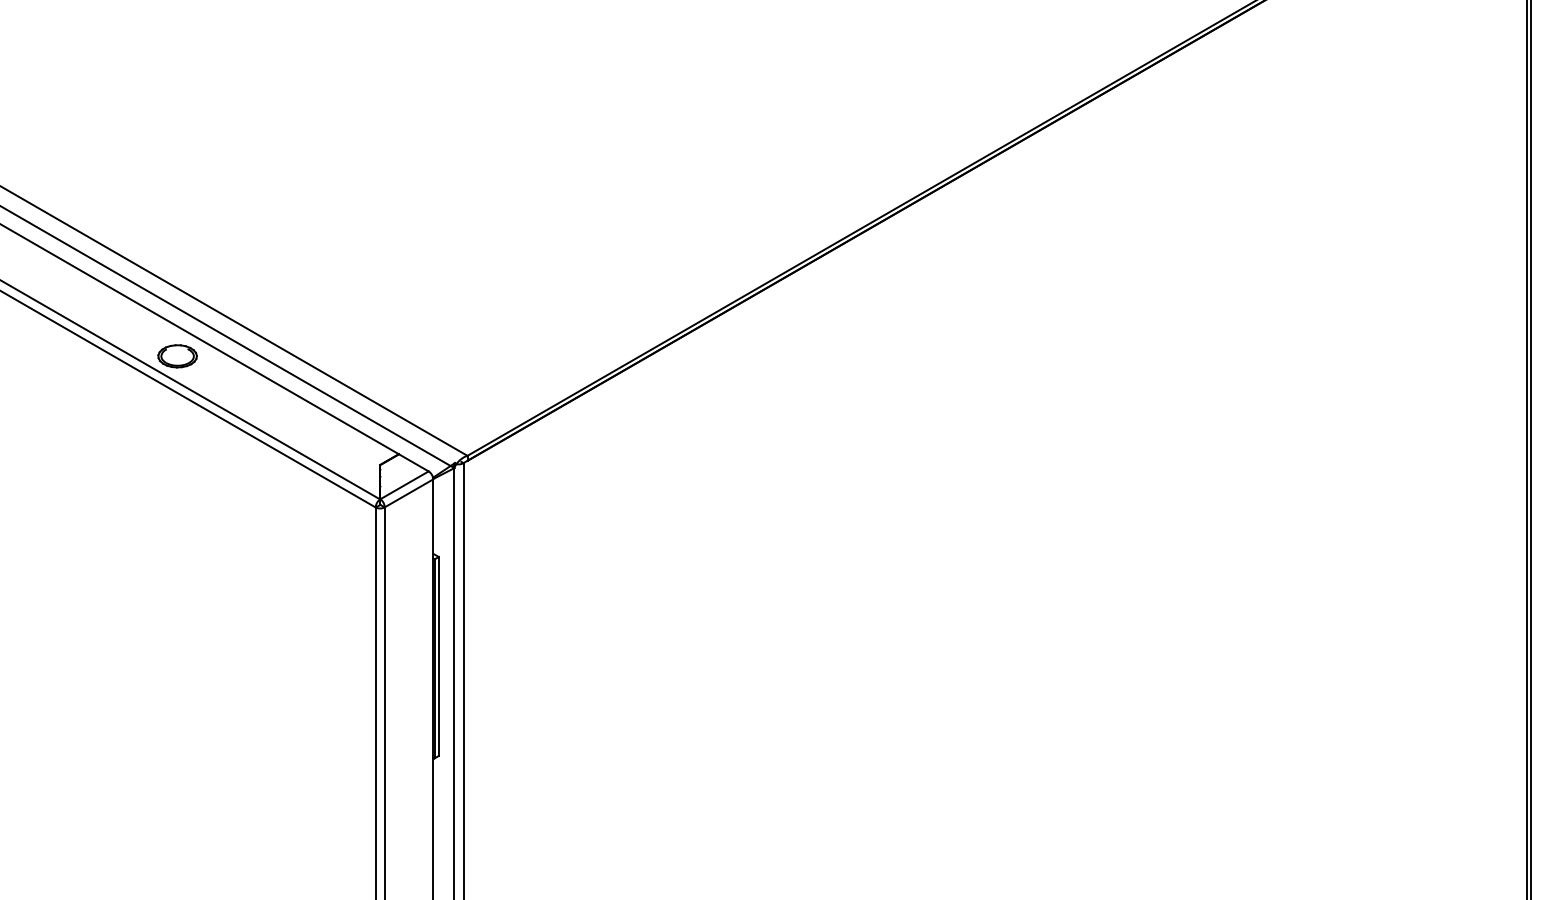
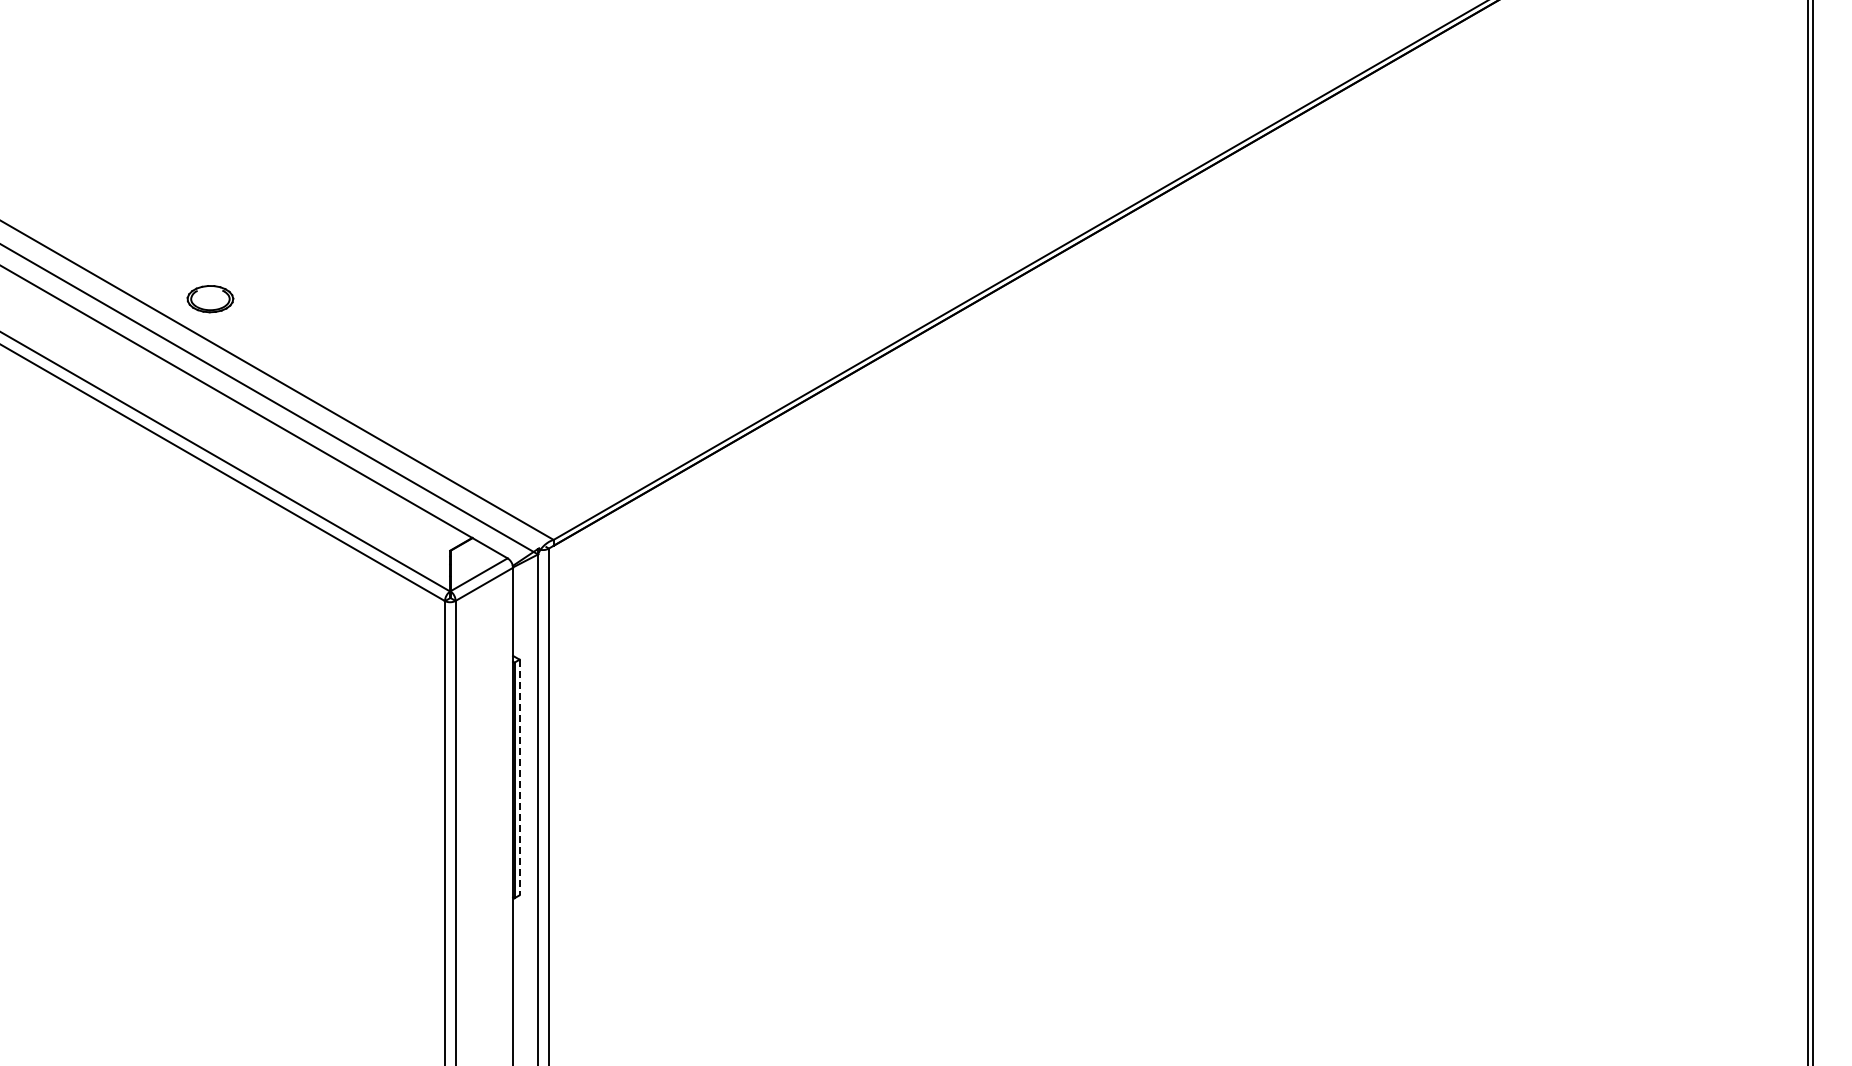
part: (177, 356) -> (210, 299), moved
line: (438, 656) -> (519, 777), solid -> dashed

